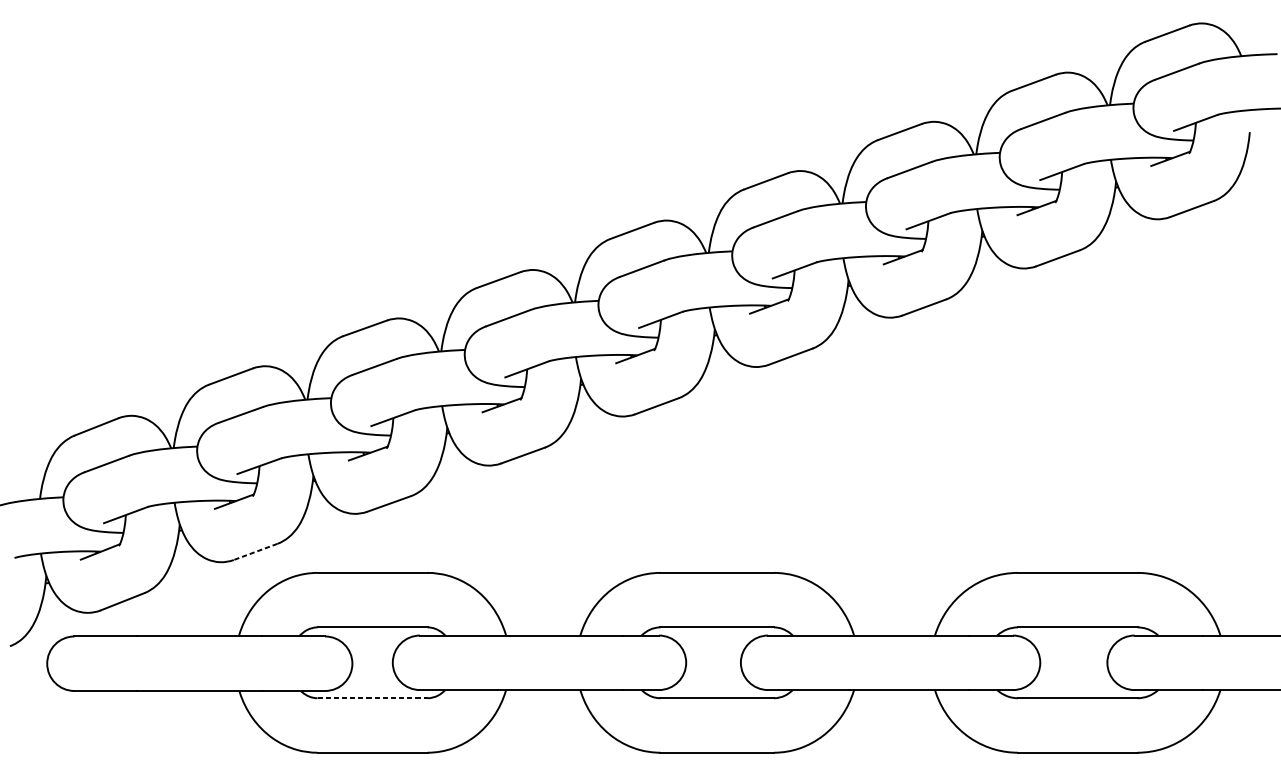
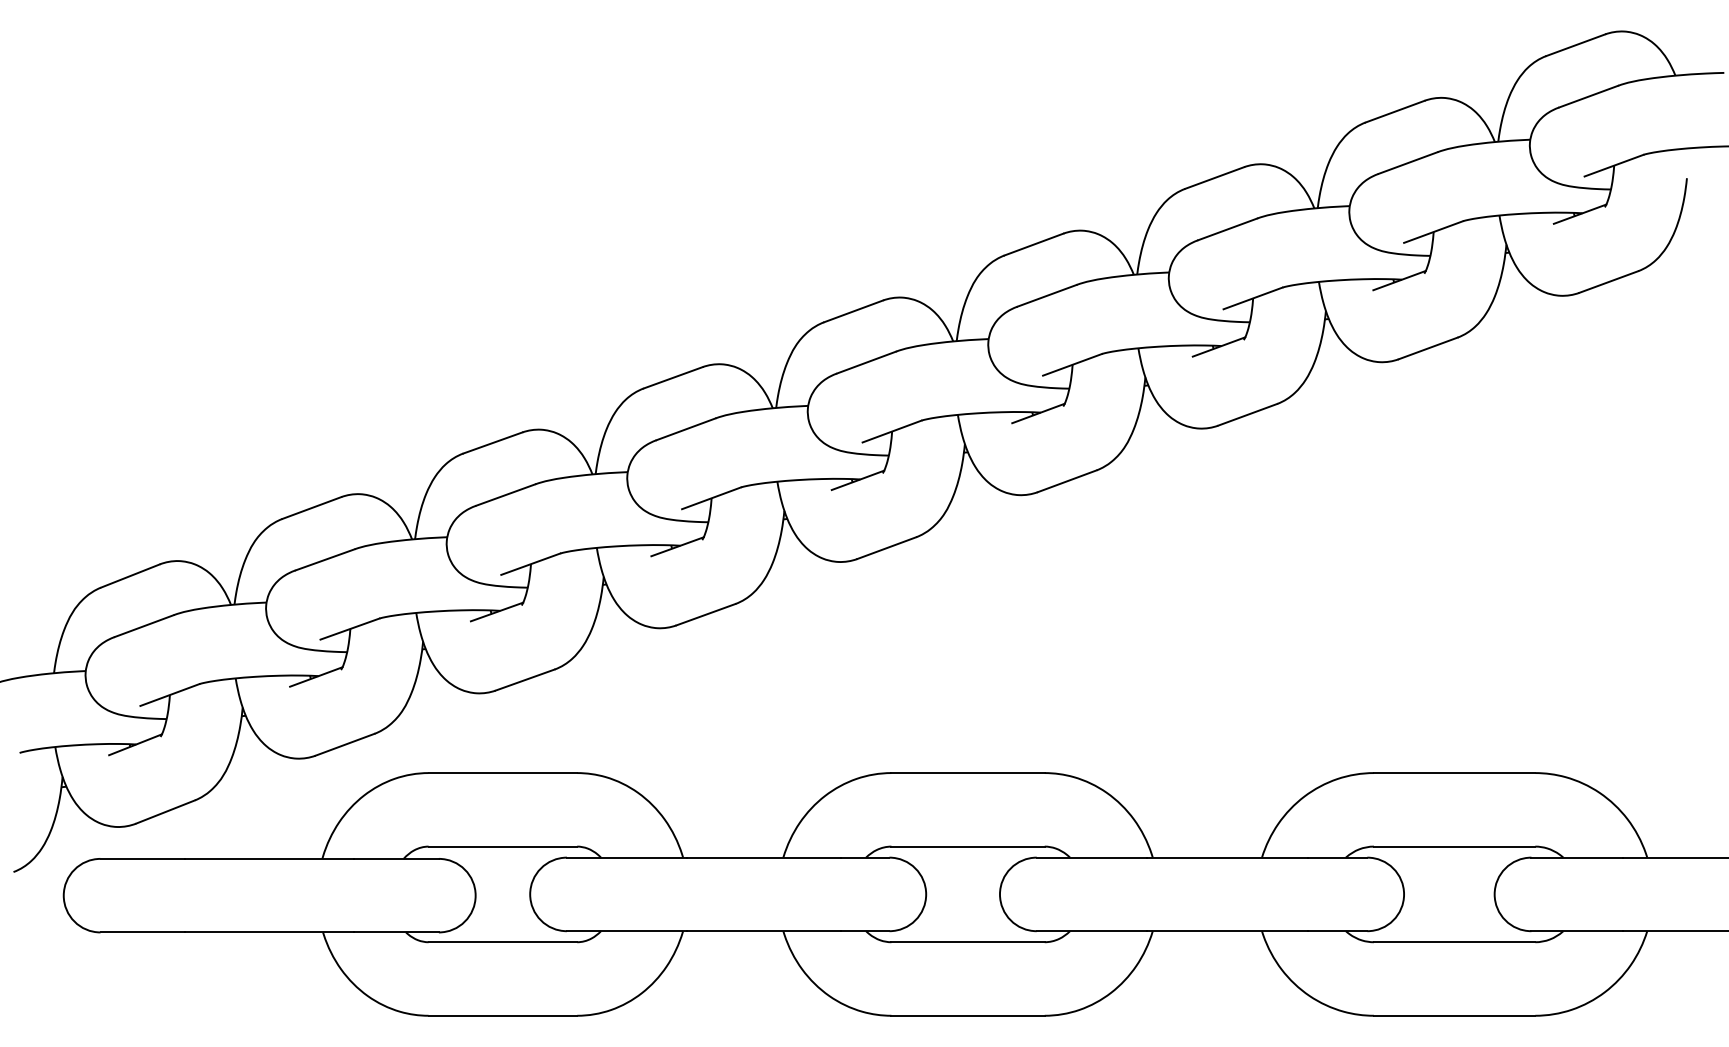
line: (255, 551) -> (344, 744), dashed -> solid
line: (373, 698) -> (503, 942), dashed -> solid

